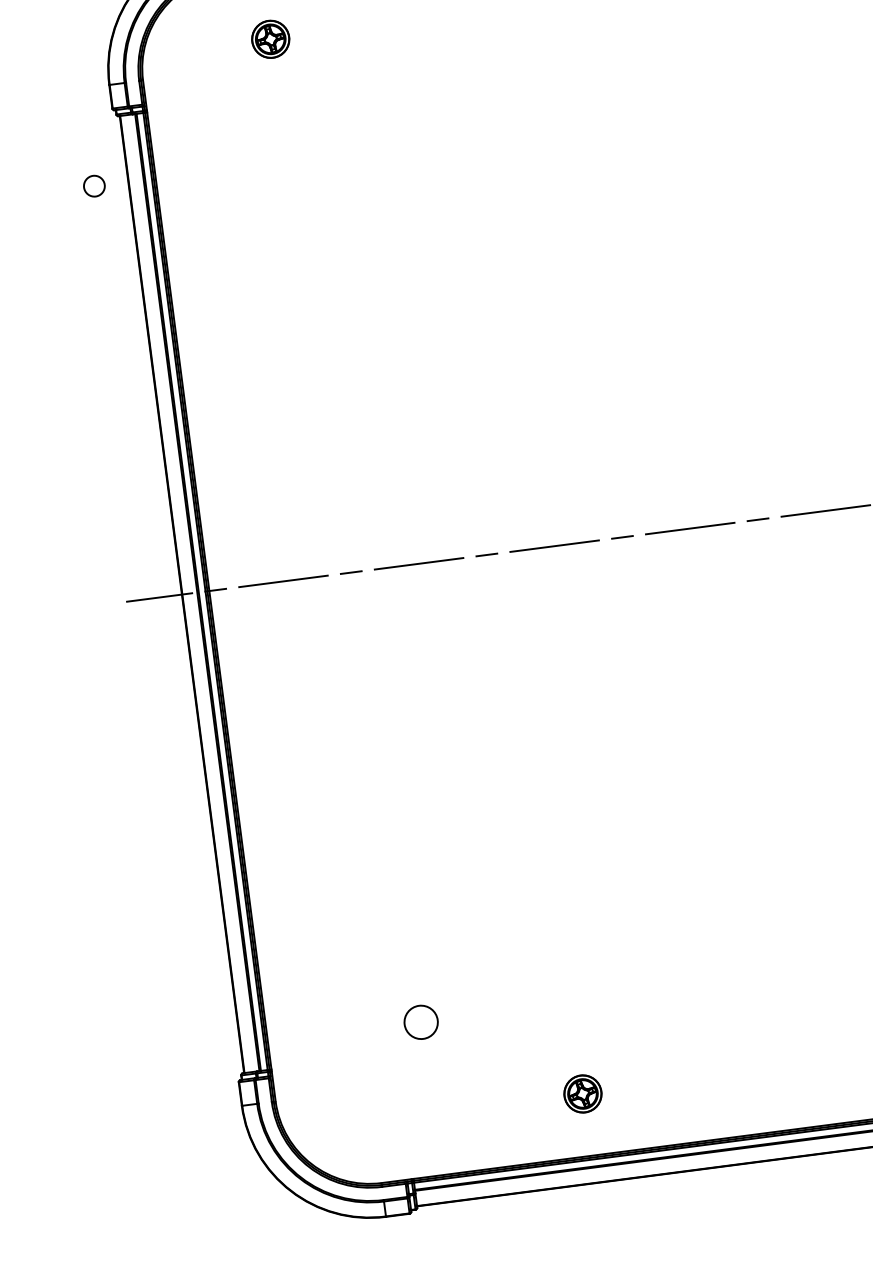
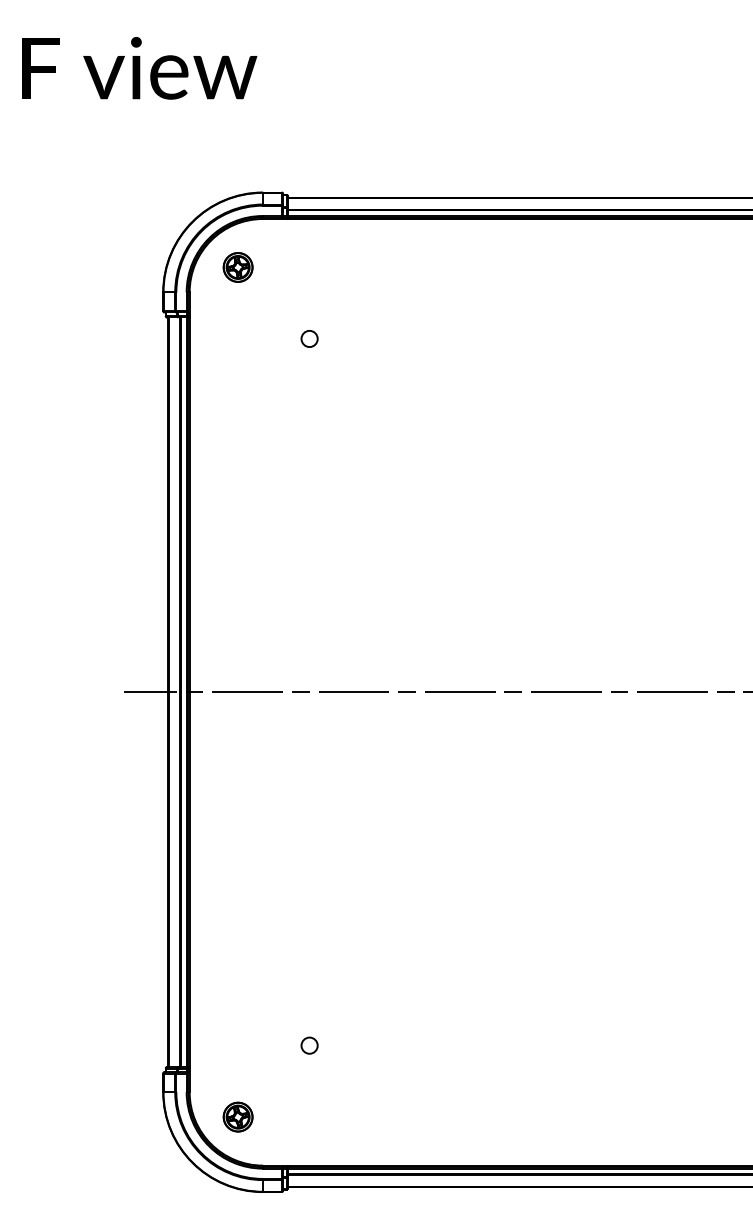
part: (269, 39) -> (237, 267), moved
circle: (94, 185) -> (309, 338), moved
circle: (420, 1022) -> (309, 1045), size x0.62
part: (582, 1093) -> (237, 1116), moved

